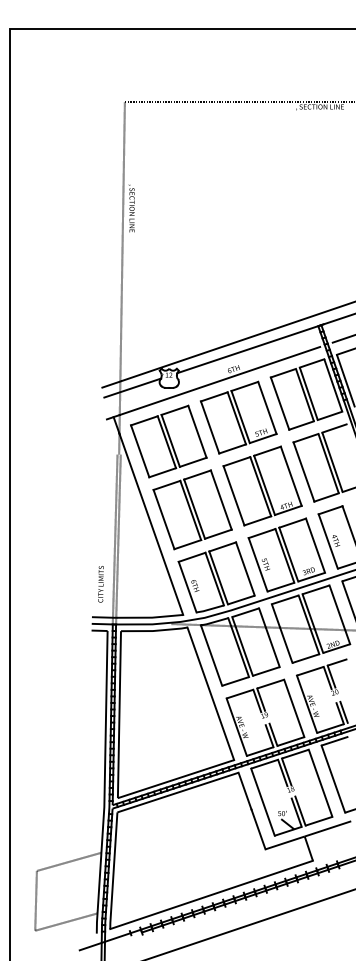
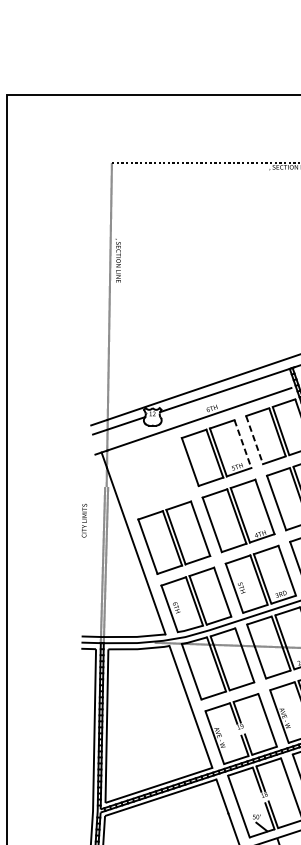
line: (280, 403) -> (255, 439), solid -> dashed
line: (267, 407) -> (243, 443), solid -> dashed
part: (168, 441) -> (152, 474), removed
text: (100, 584) -> (83, 520), moved

